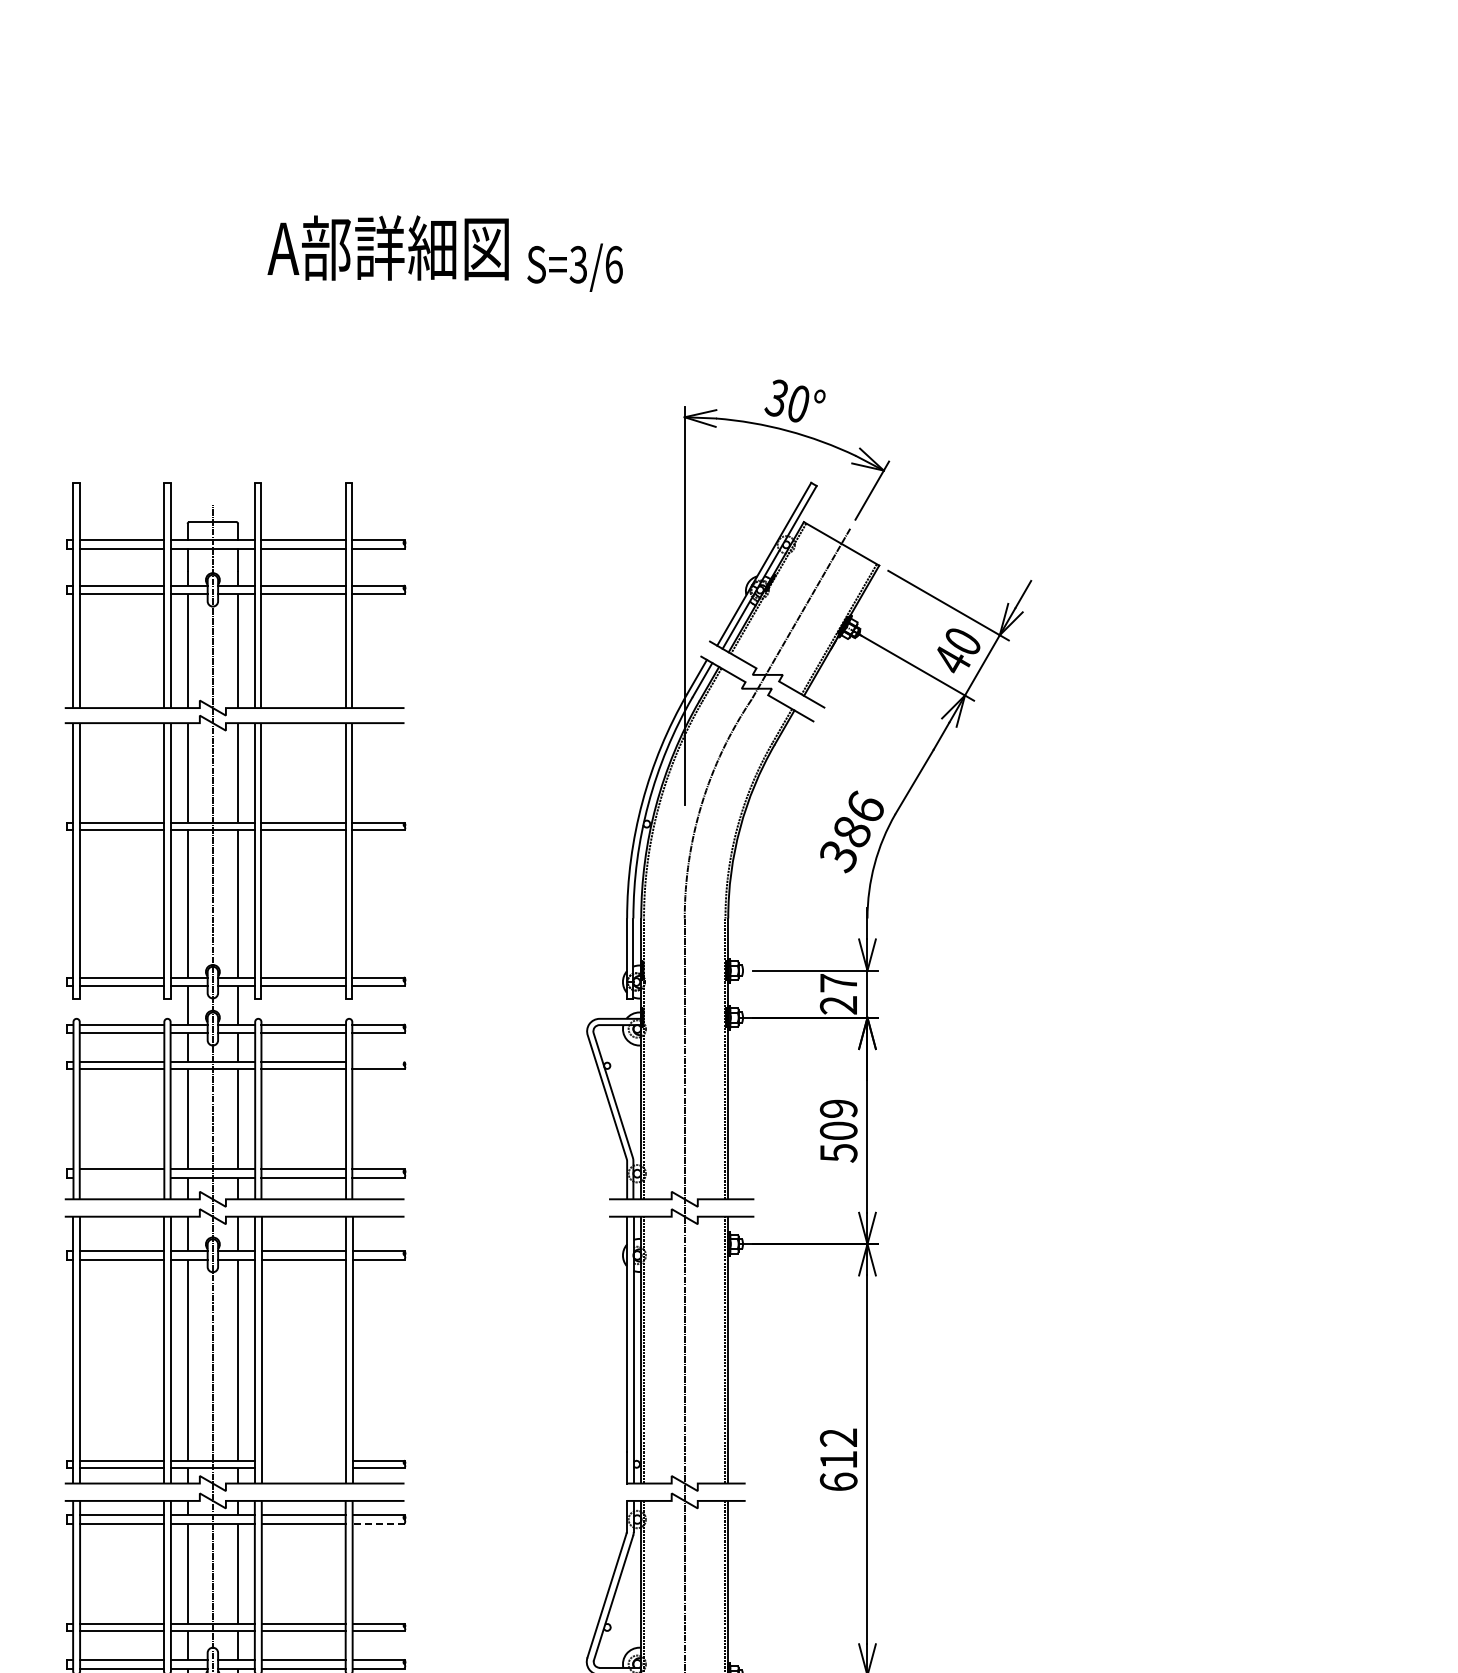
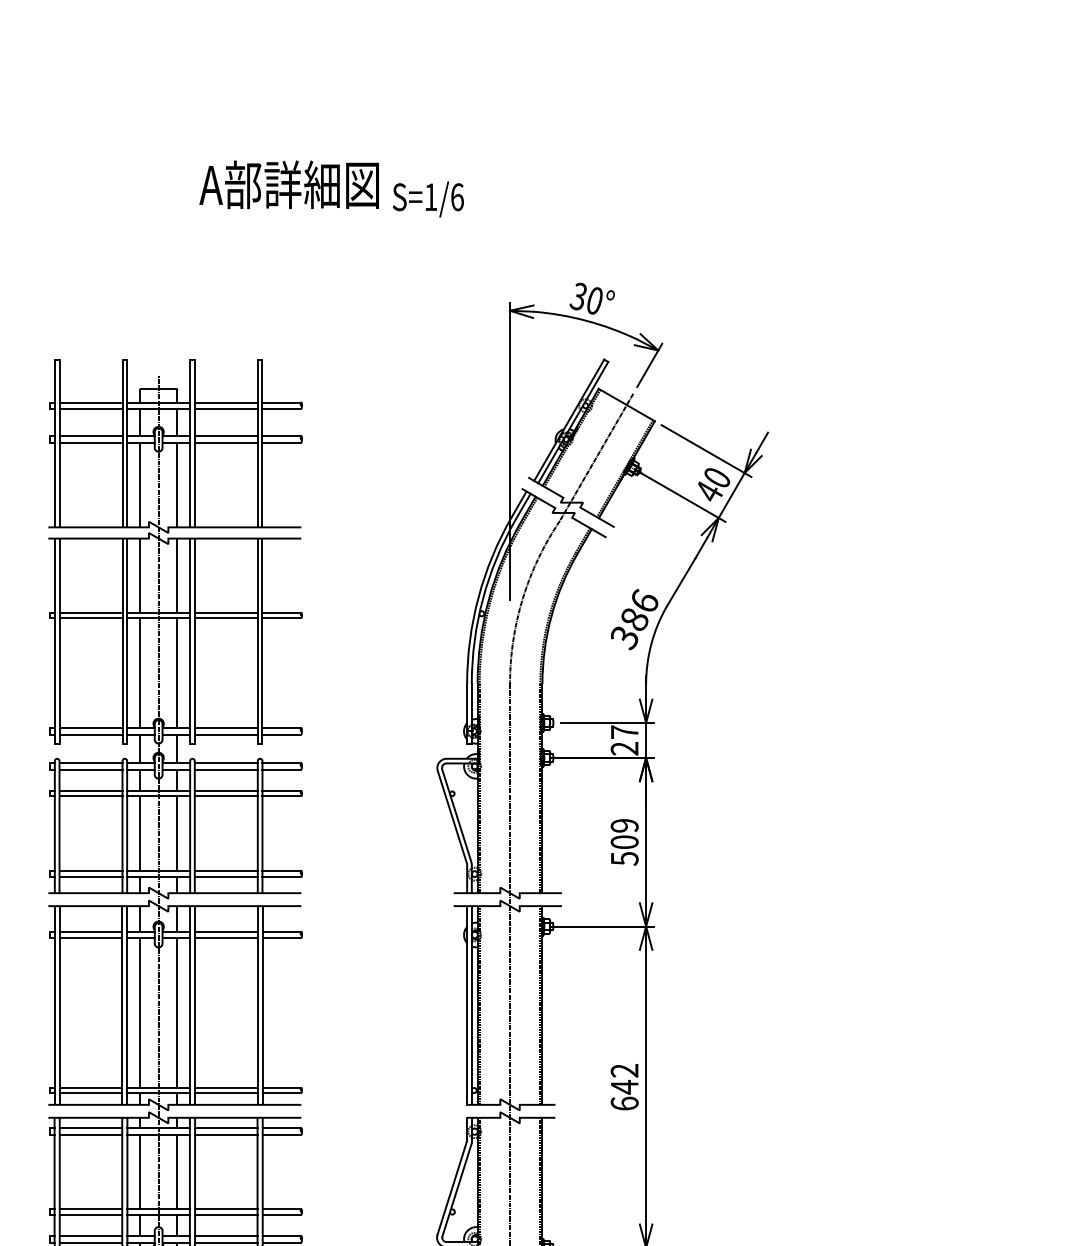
text: (577, 264) -> (430, 197), S=3/6 -> S=1/6
line: (378, 1062) -> (281, 791), added
line: (121, 1178) -> (90, 877), added
line: (303, 1460) -> (226, 1087), added
text: (838, 1460) -> (624, 1087), 612 -> 642
line: (303, 1467) -> (226, 1092), added
line: (378, 1523) -> (281, 1134), dashed -> solid

